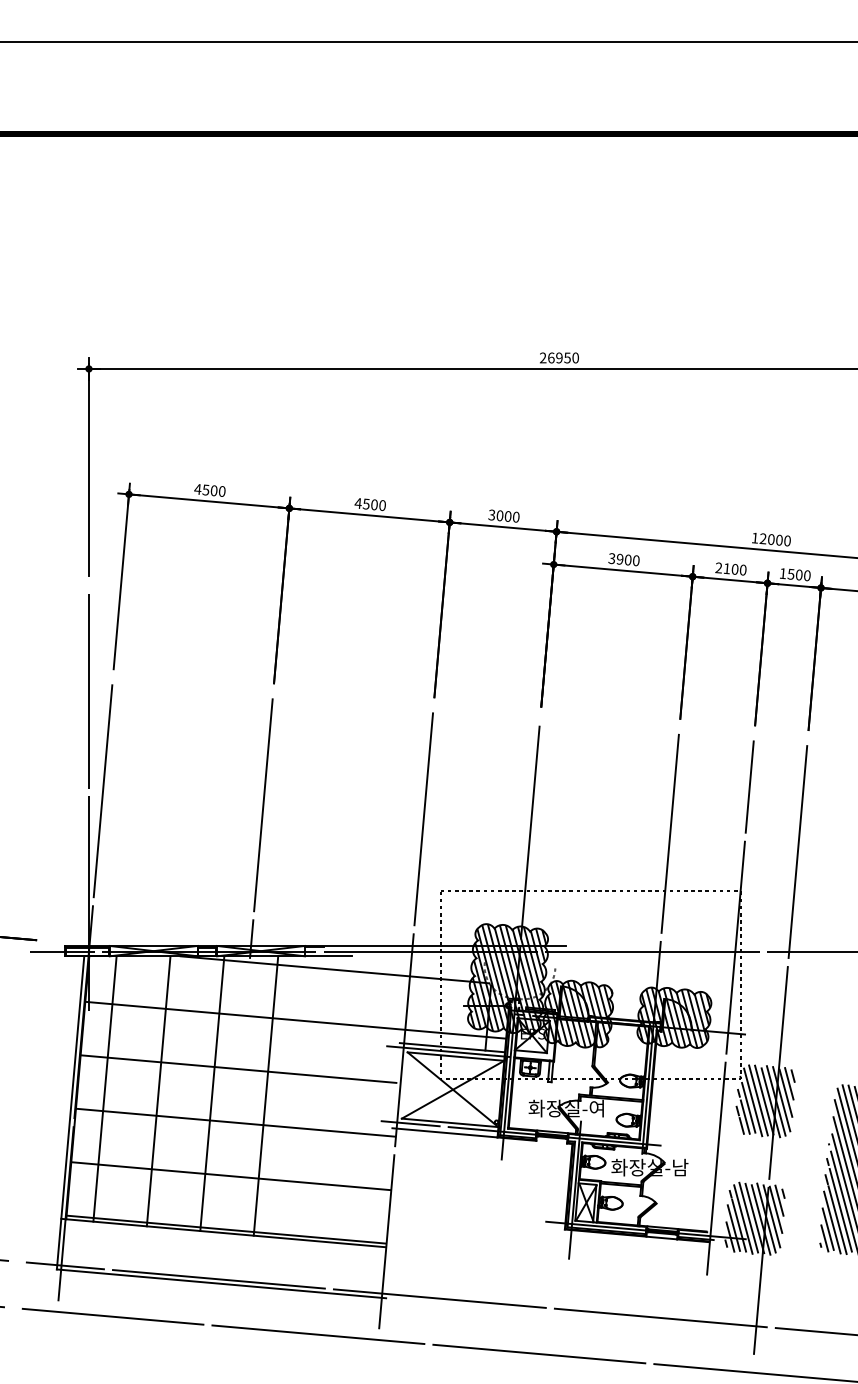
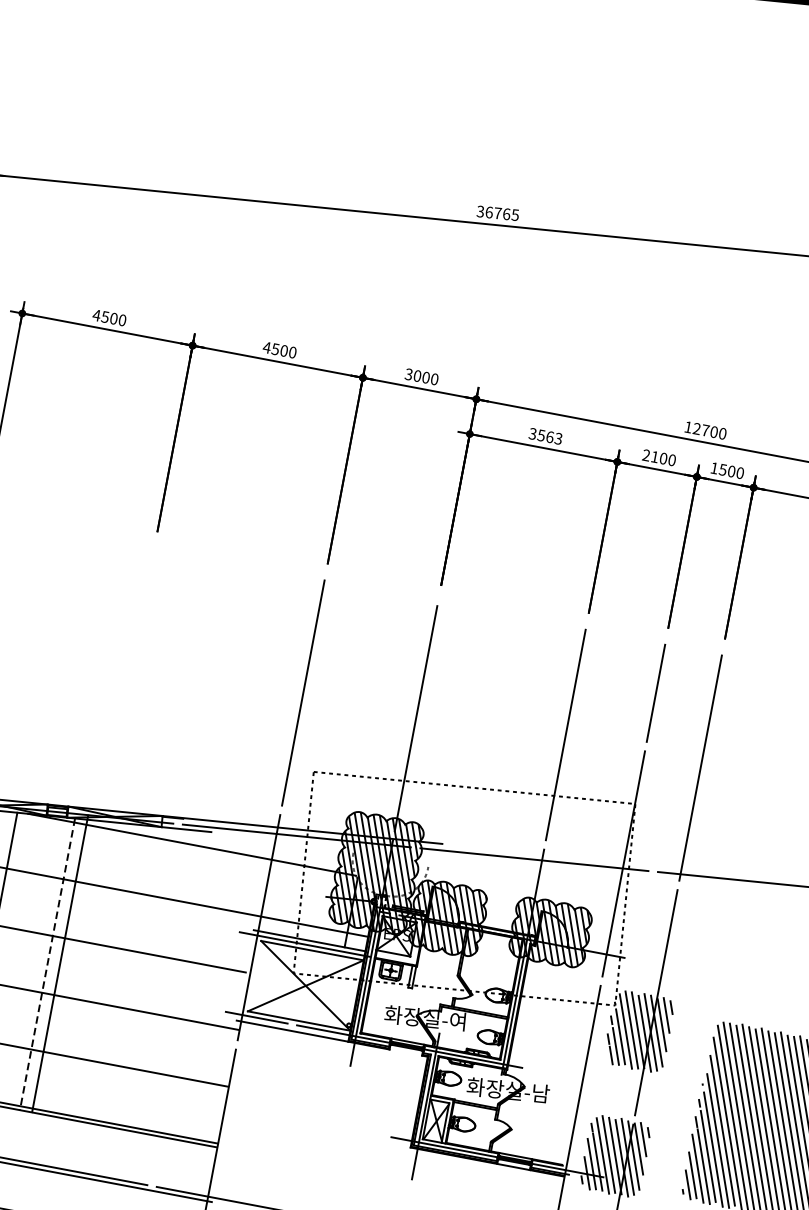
text: (559, 357) -> (498, 212), 26950 -> 36765
text: (771, 539) -> (705, 430), 12000 -> 12700
text: (627, 559) -> (549, 436), 3900 -> 3563
line: (260, 828) -> (127, 685), removed
line: (212, 1093) -> (47, 964), solid -> dashed
line: (265, 1095) -> (59, 963), moved

